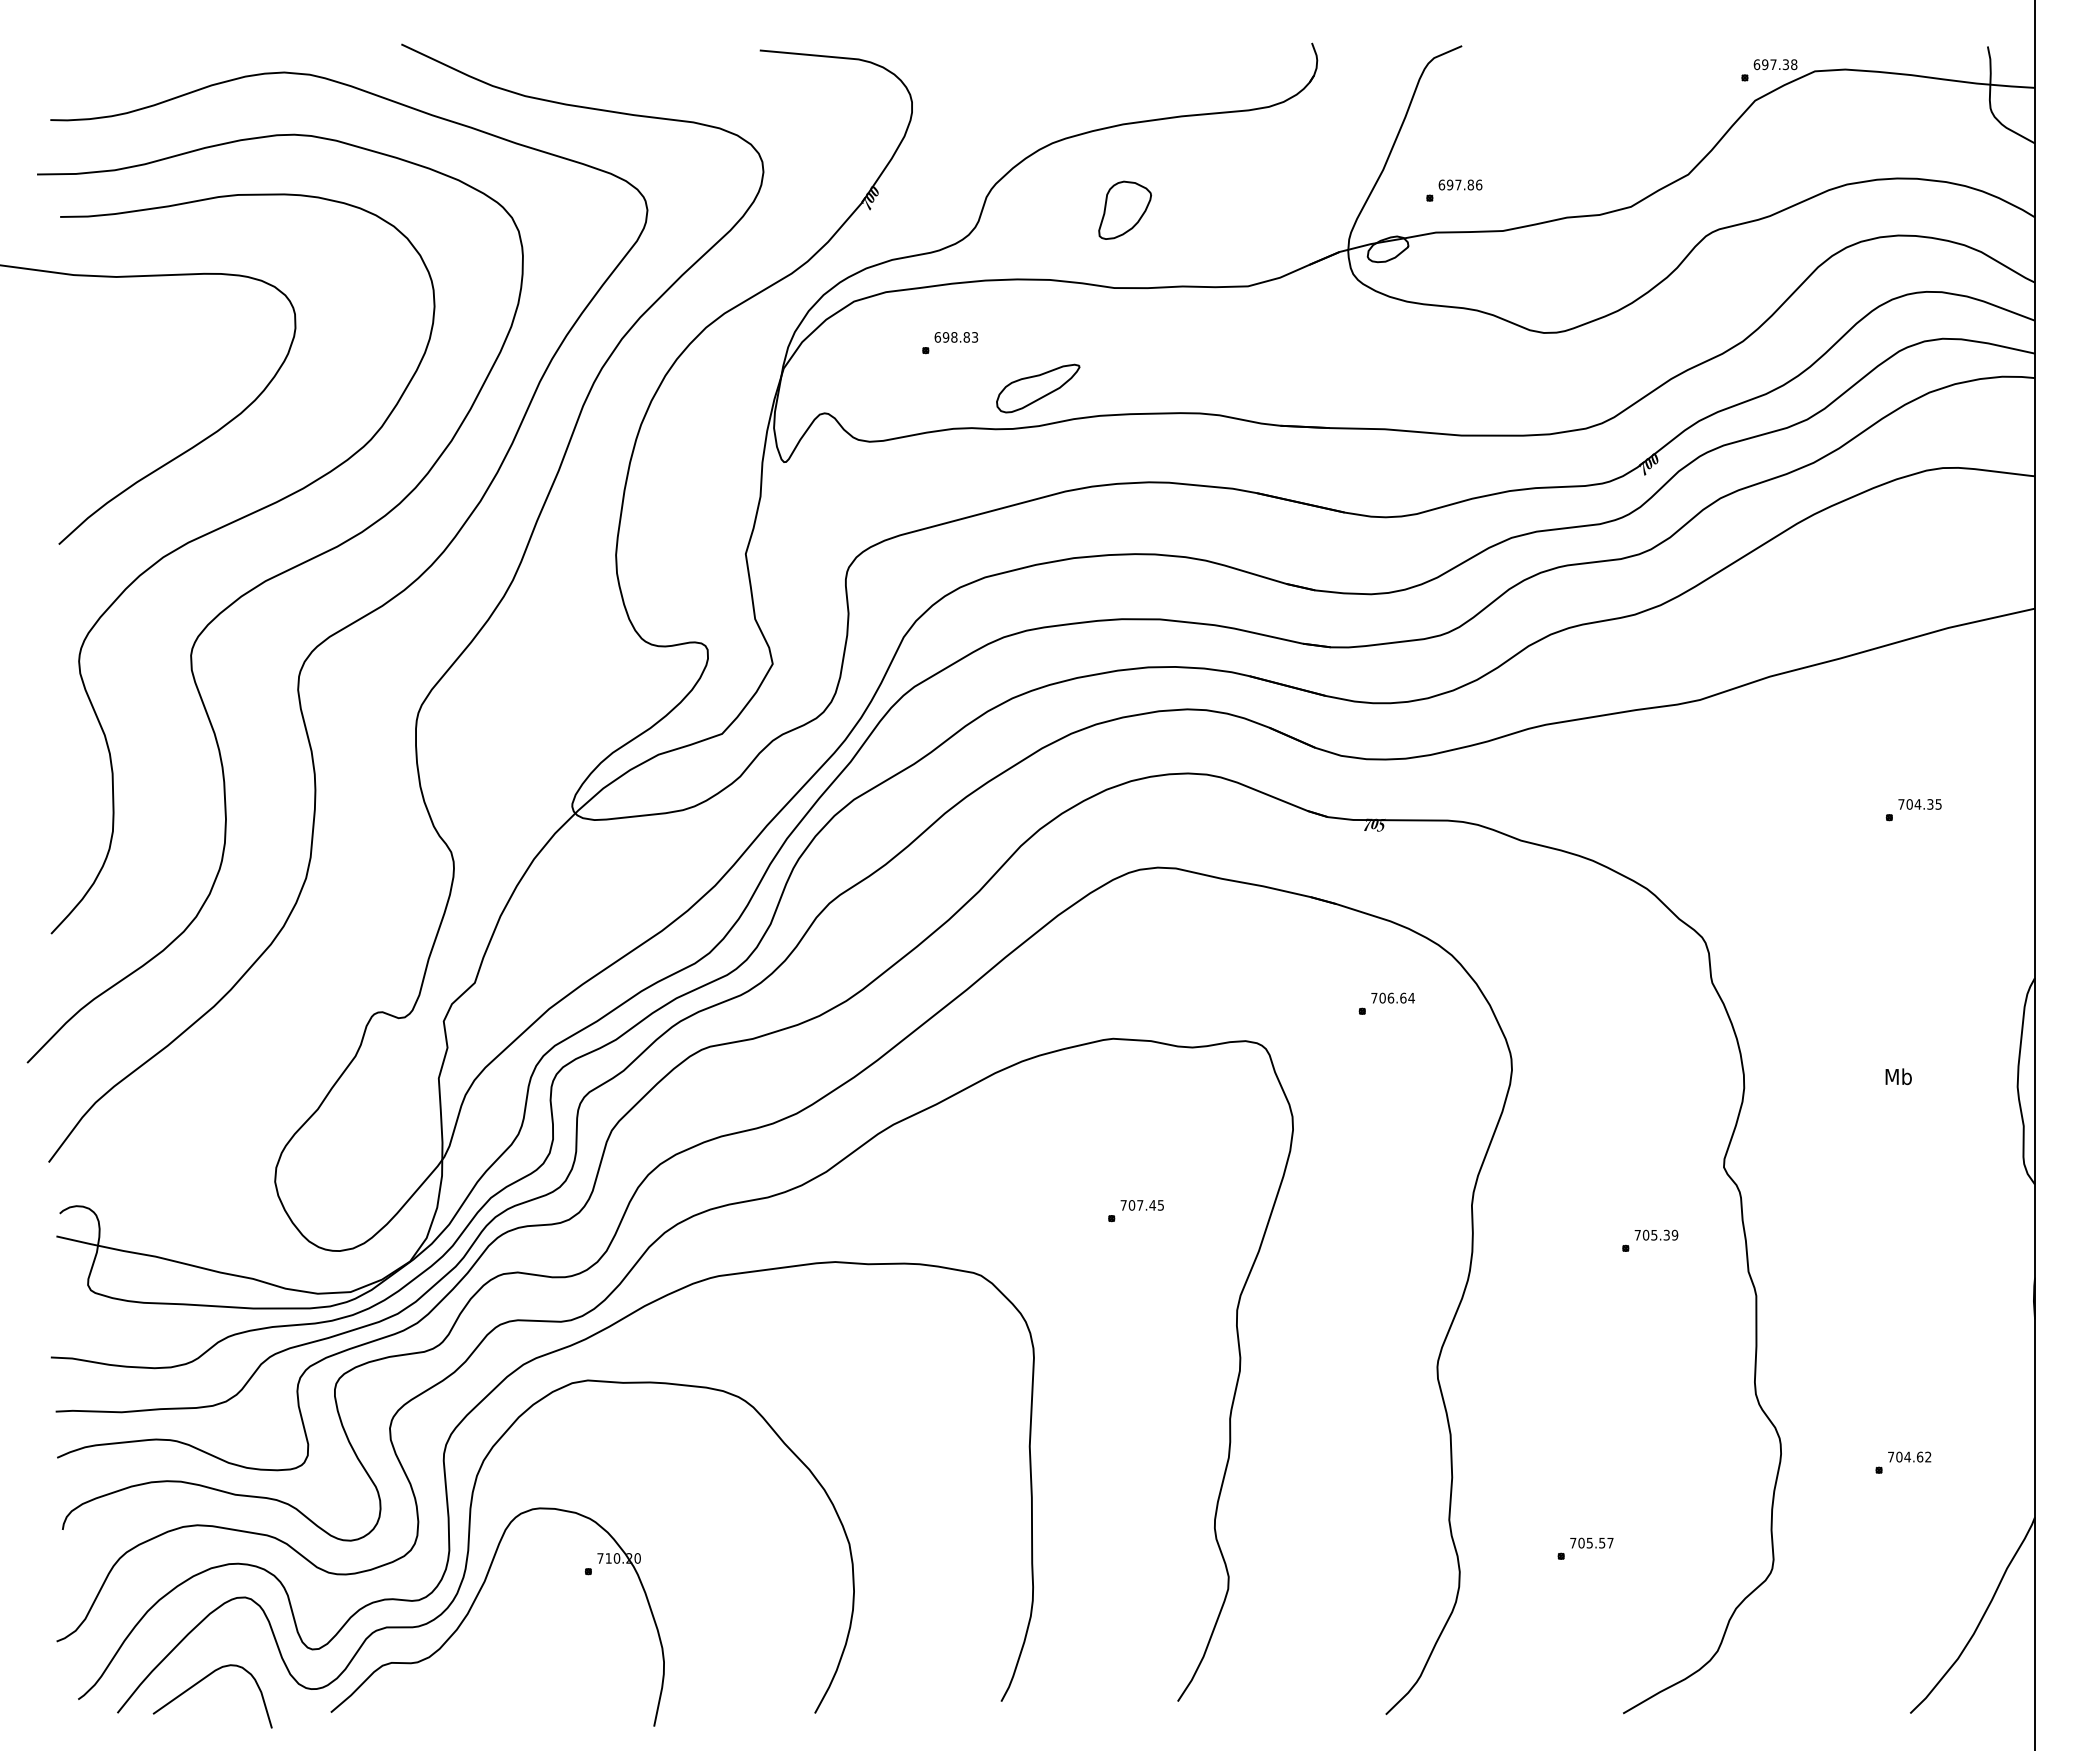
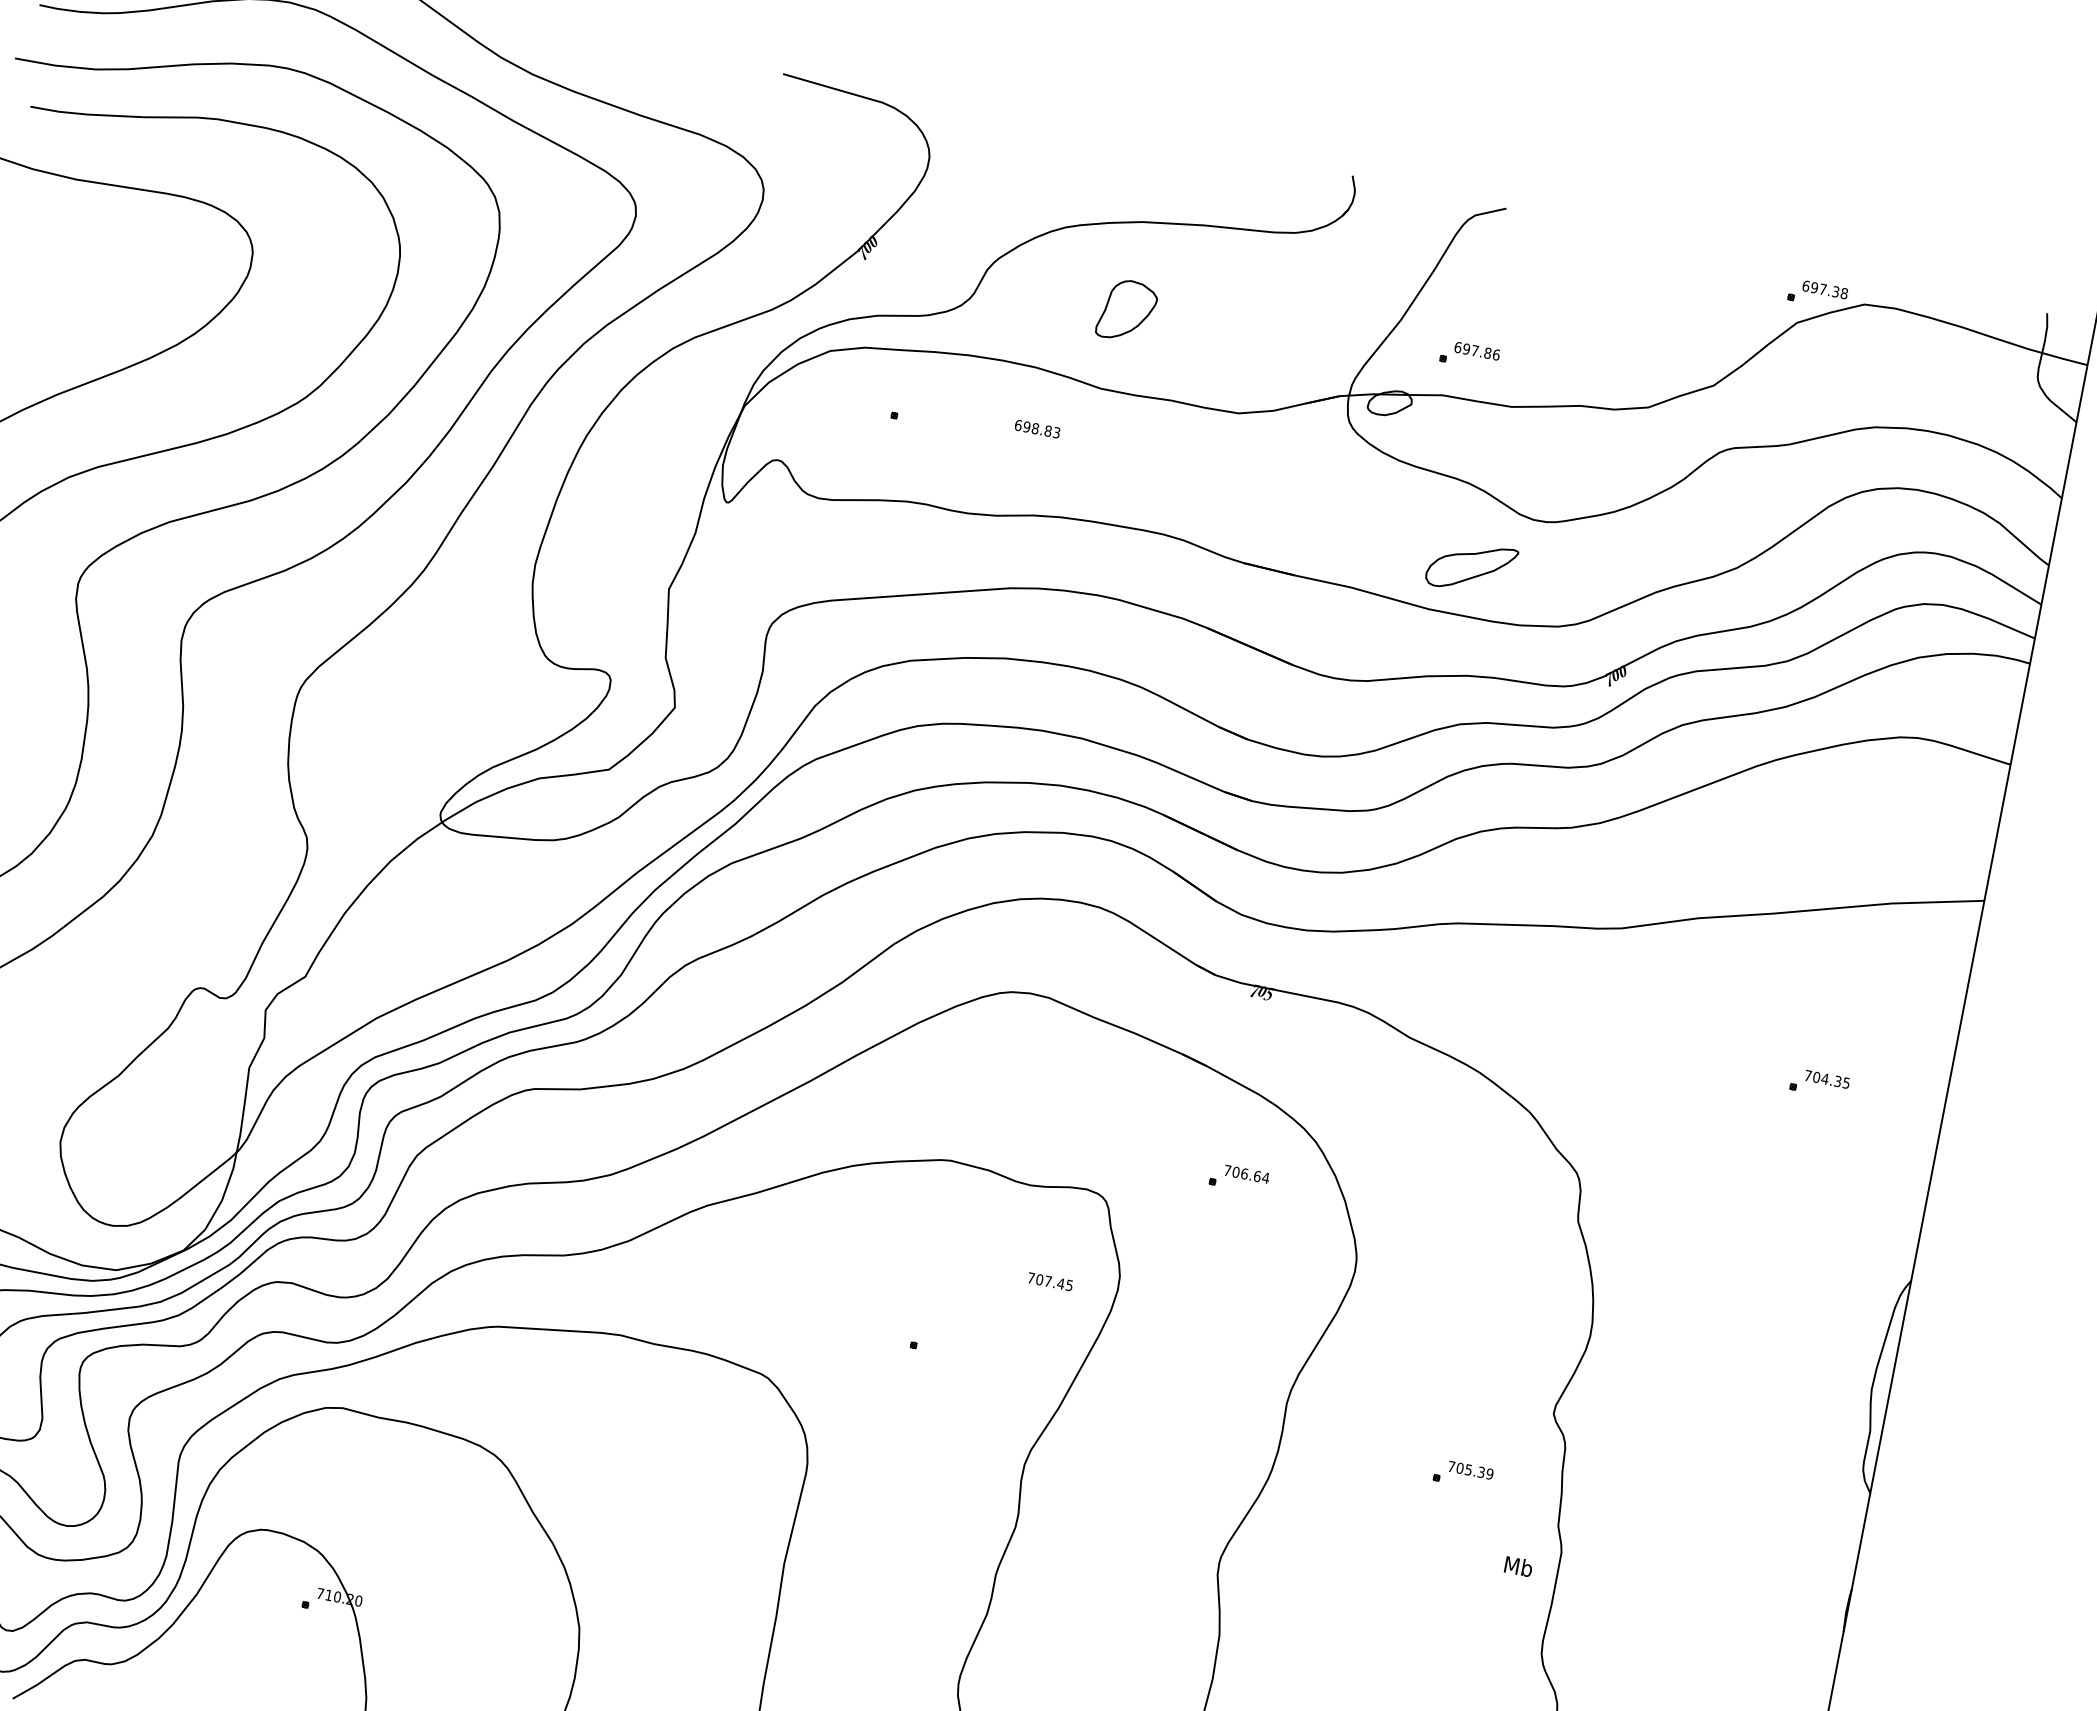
text: (956, 337) -> (1037, 429), moved
part: (1038, 388) -> (1471, 567), moved
text: (1898, 1076) -> (1518, 1566), moved
text: (1141, 1205) -> (1049, 1281), moved

